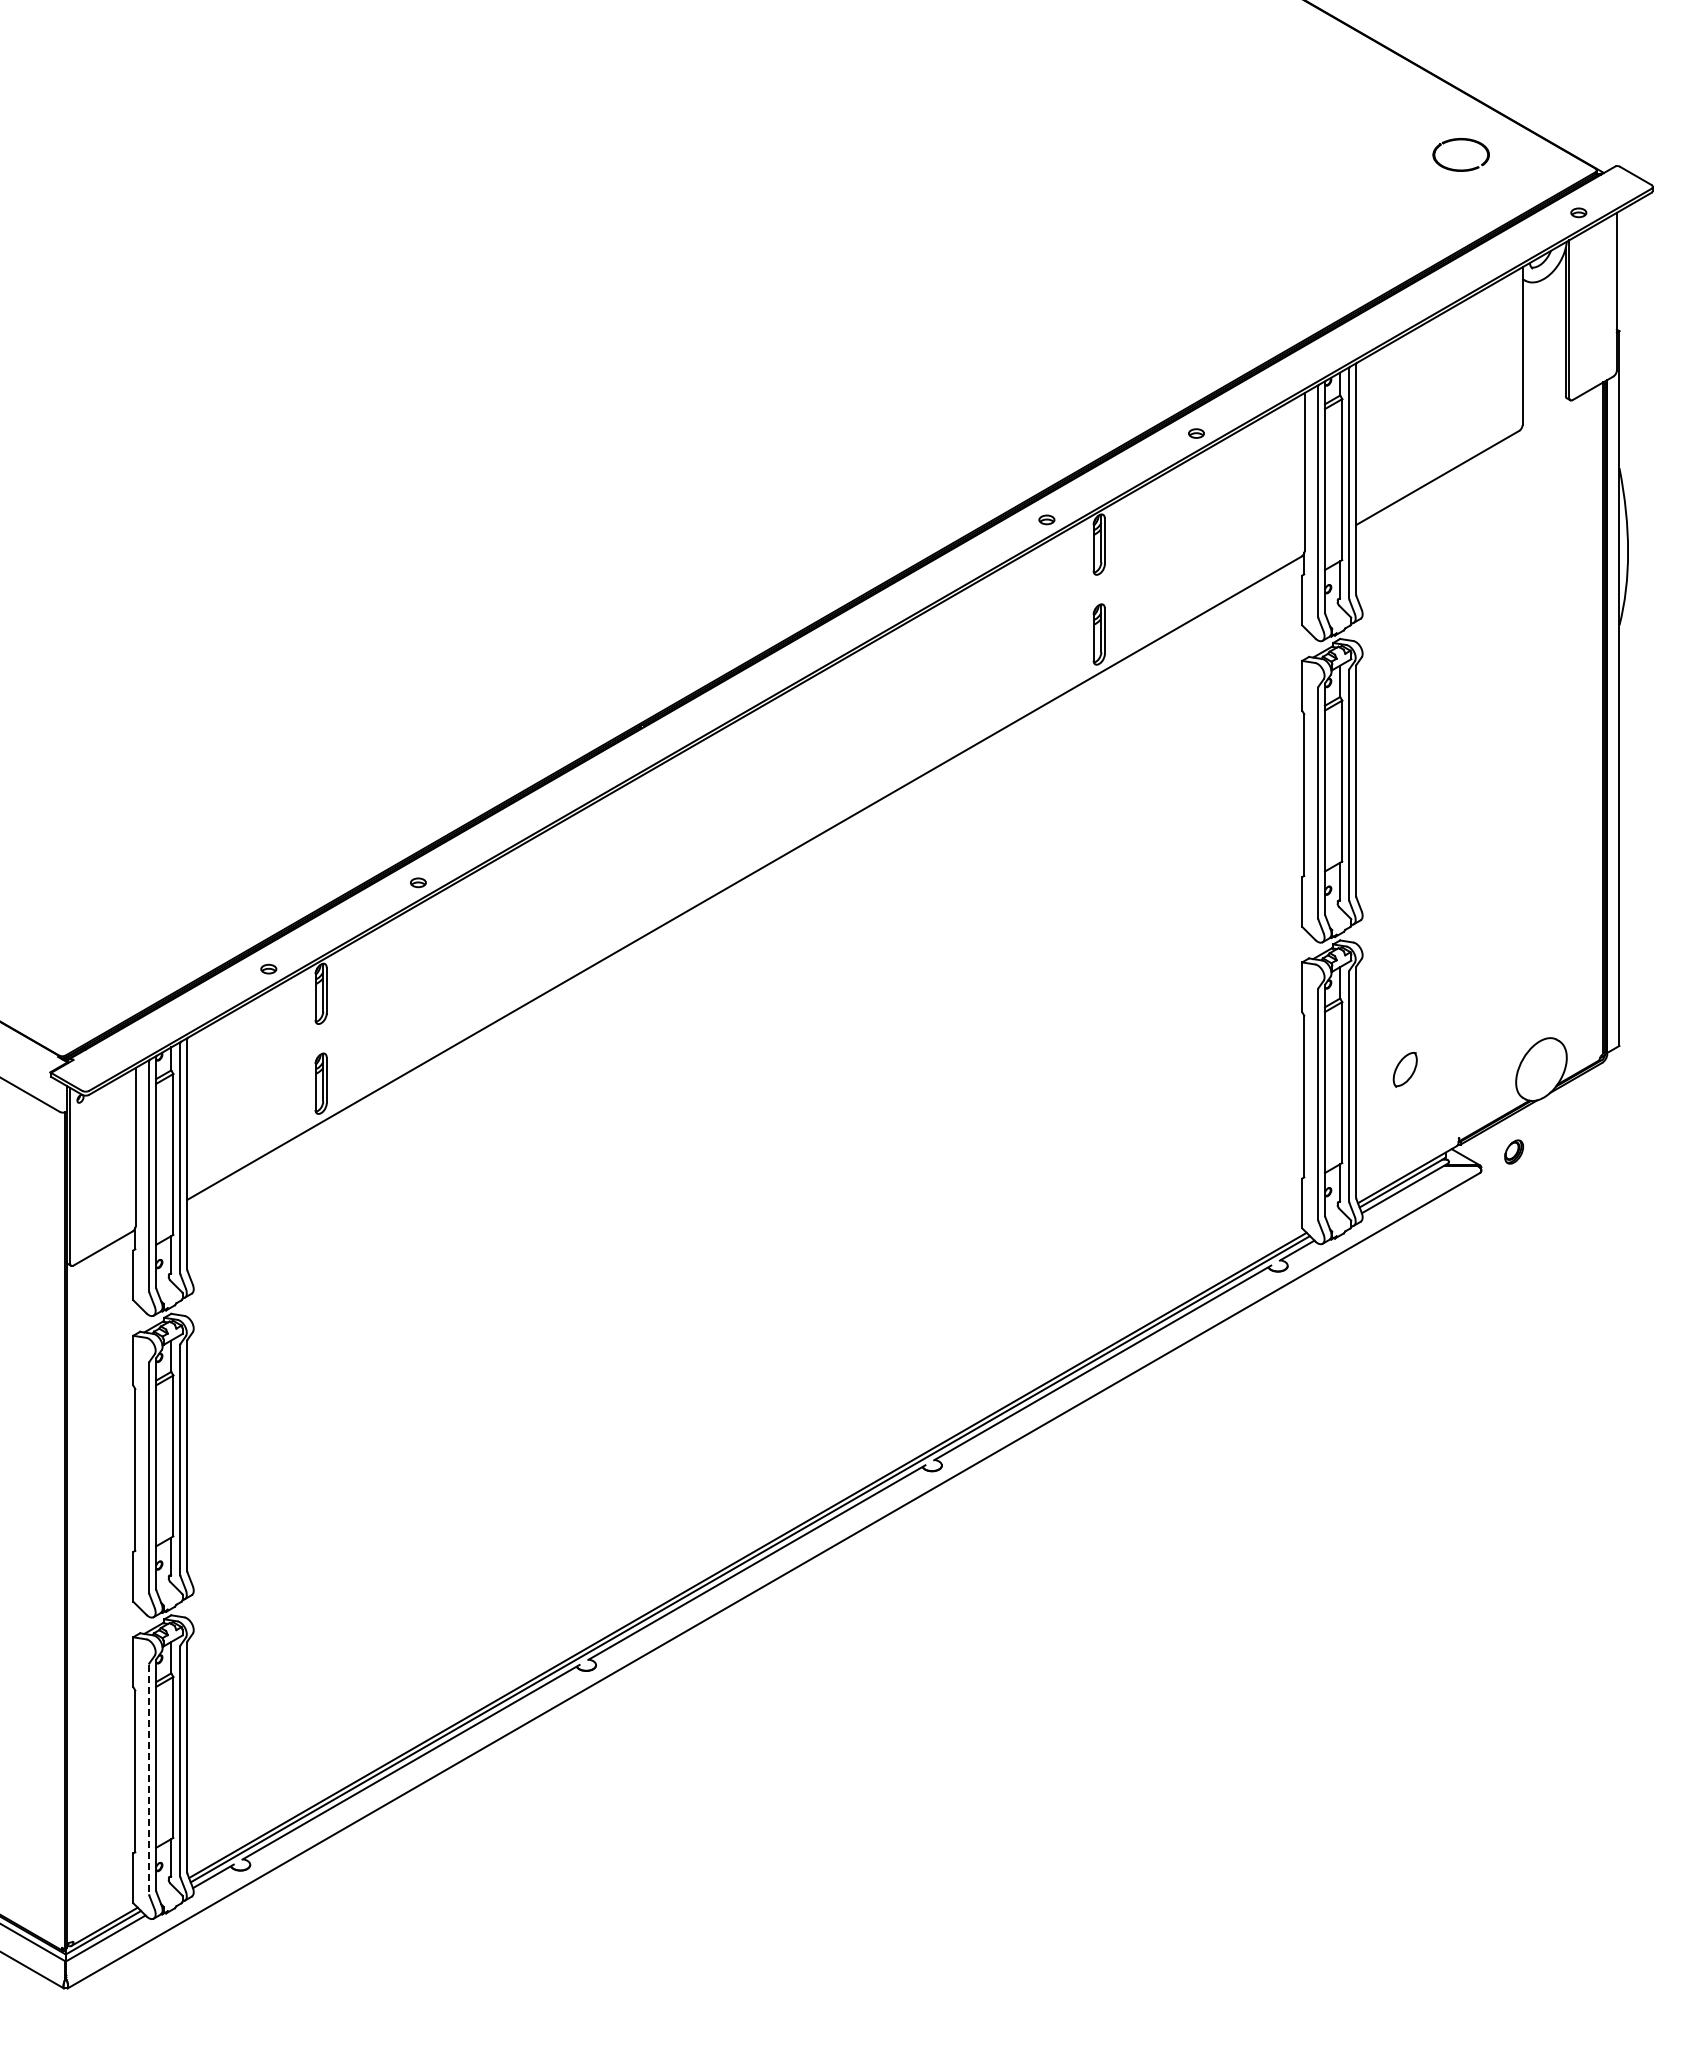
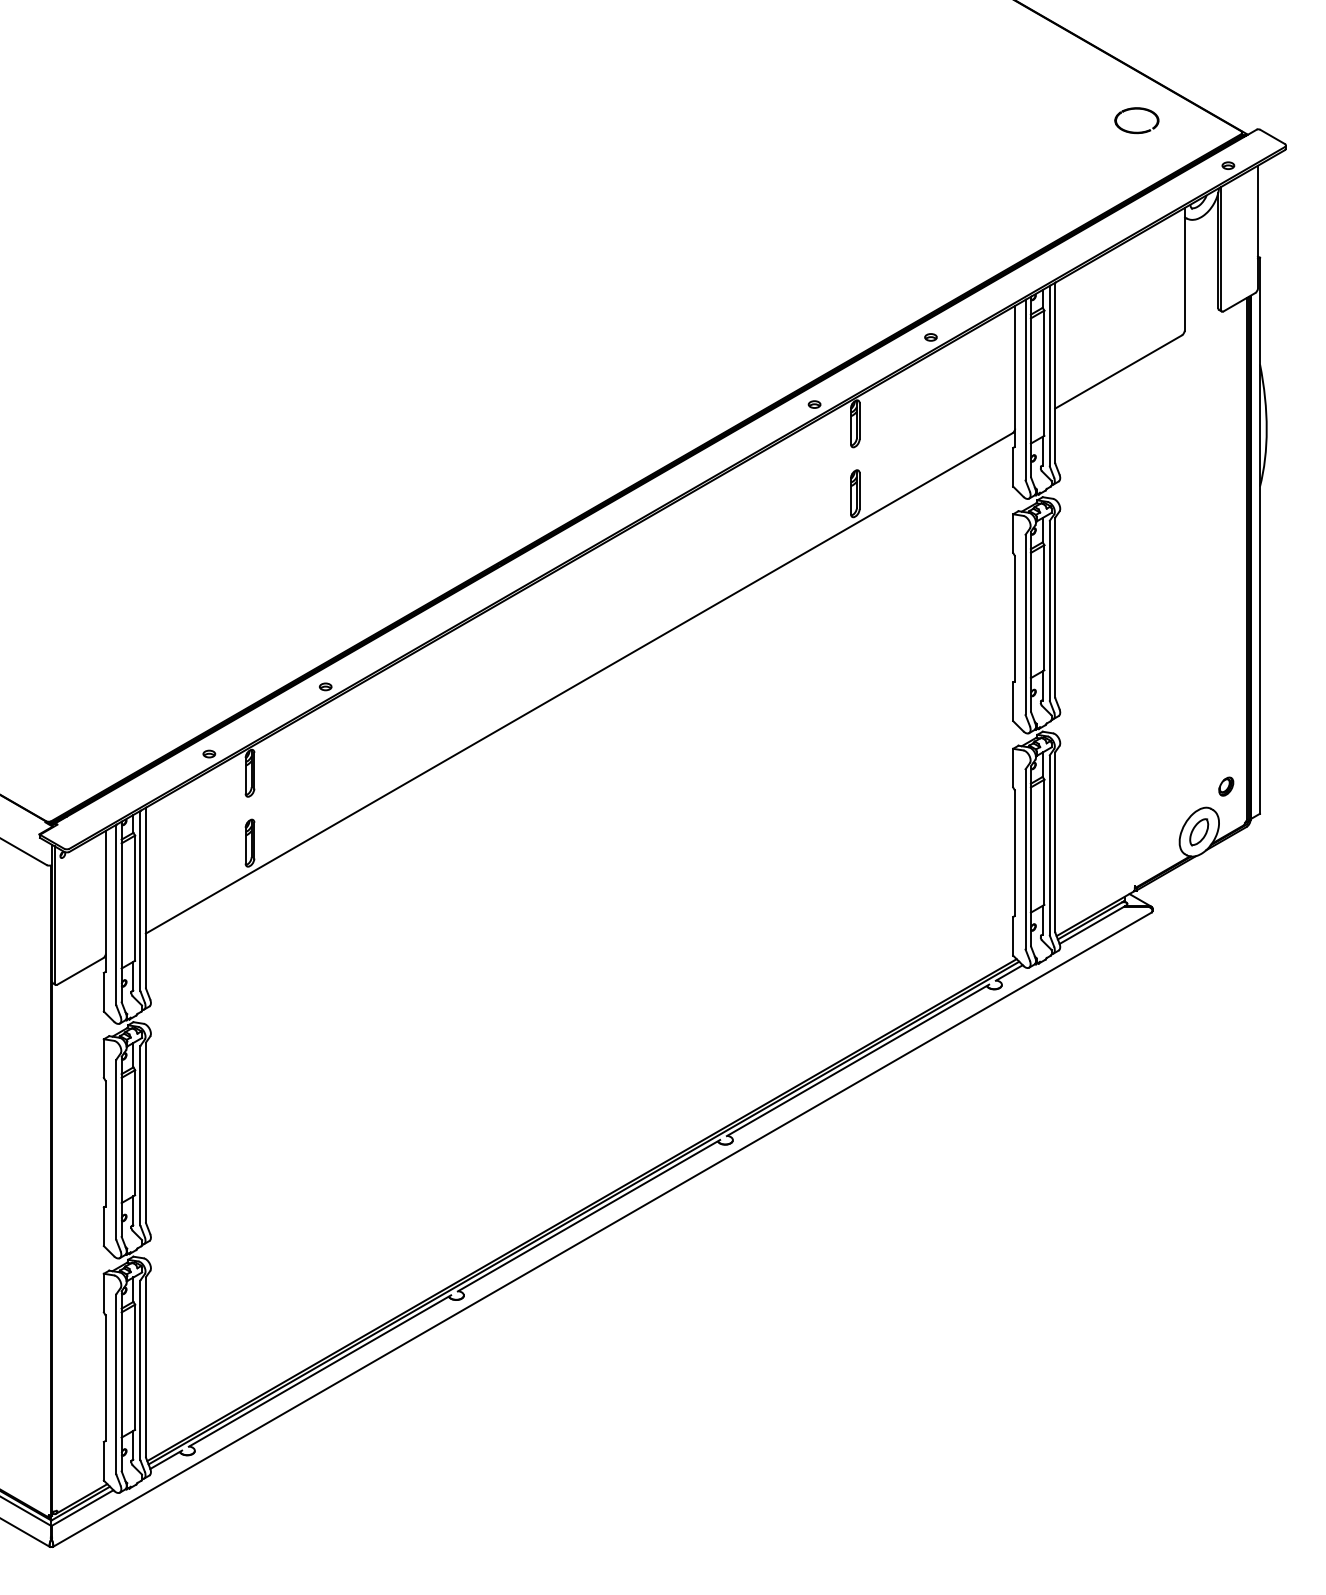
part: (1404, 1069) -> (1198, 832), moved
part: (1513, 1151) -> (1225, 786), moved
line: (149, 1779) -> (116, 1384), dashed -> solid

